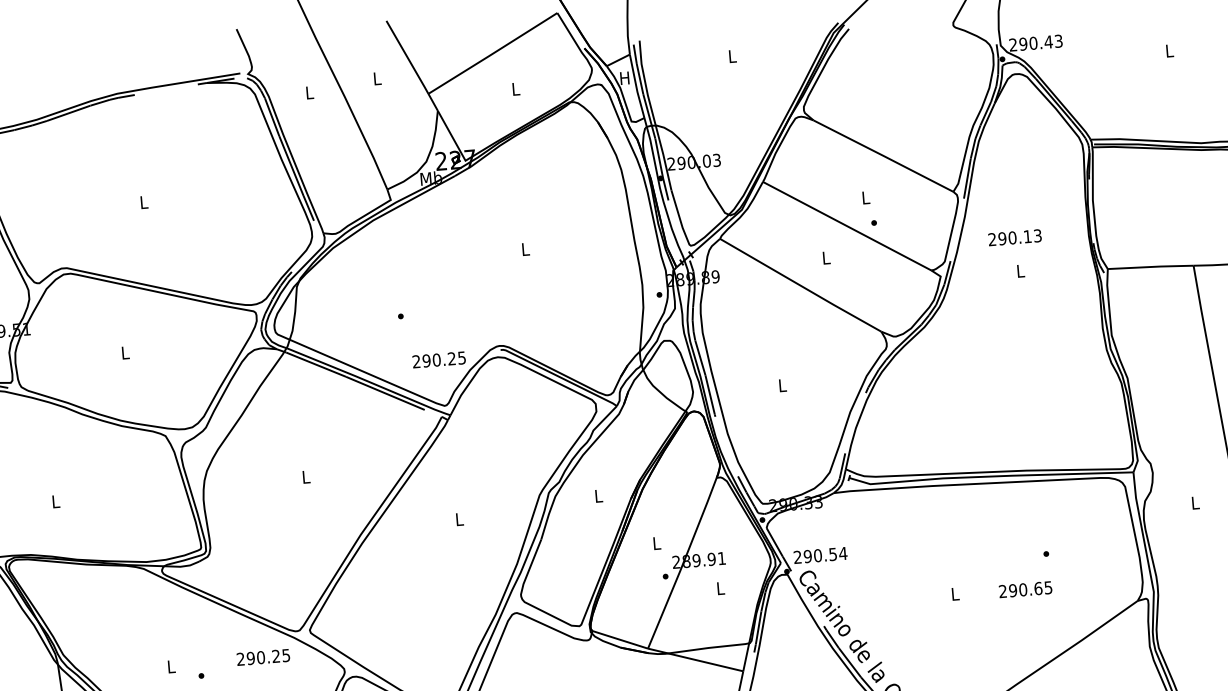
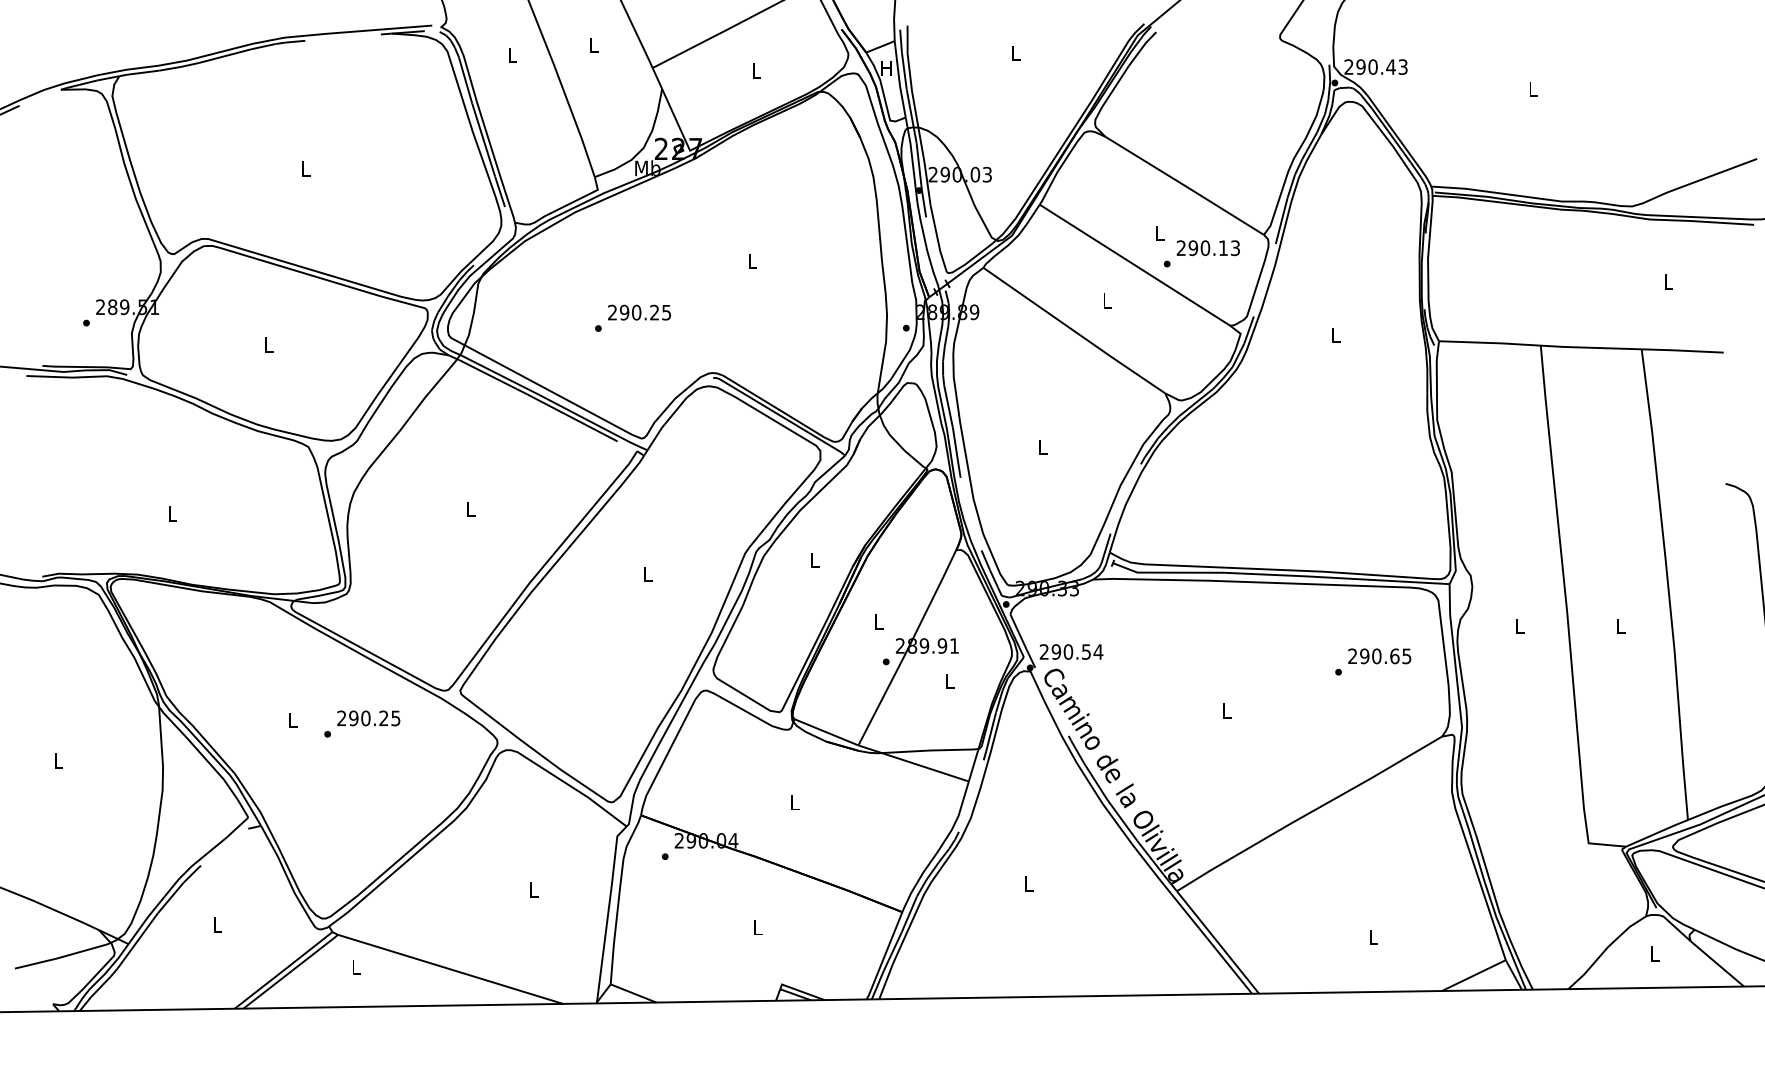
text: (1014, 238) -> (1207, 248), moved
text: (439, 359) -> (639, 312), moved
text: (1025, 589) -> (1379, 656), moved
text: (263, 657) -> (368, 718), moved

